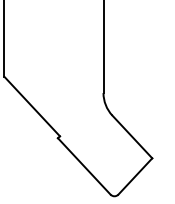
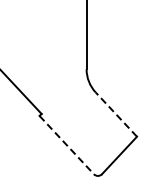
line: (131, 136) -> (115, 114), solid -> dashed
line: (84, 166) -> (66, 145), solid -> dashed

